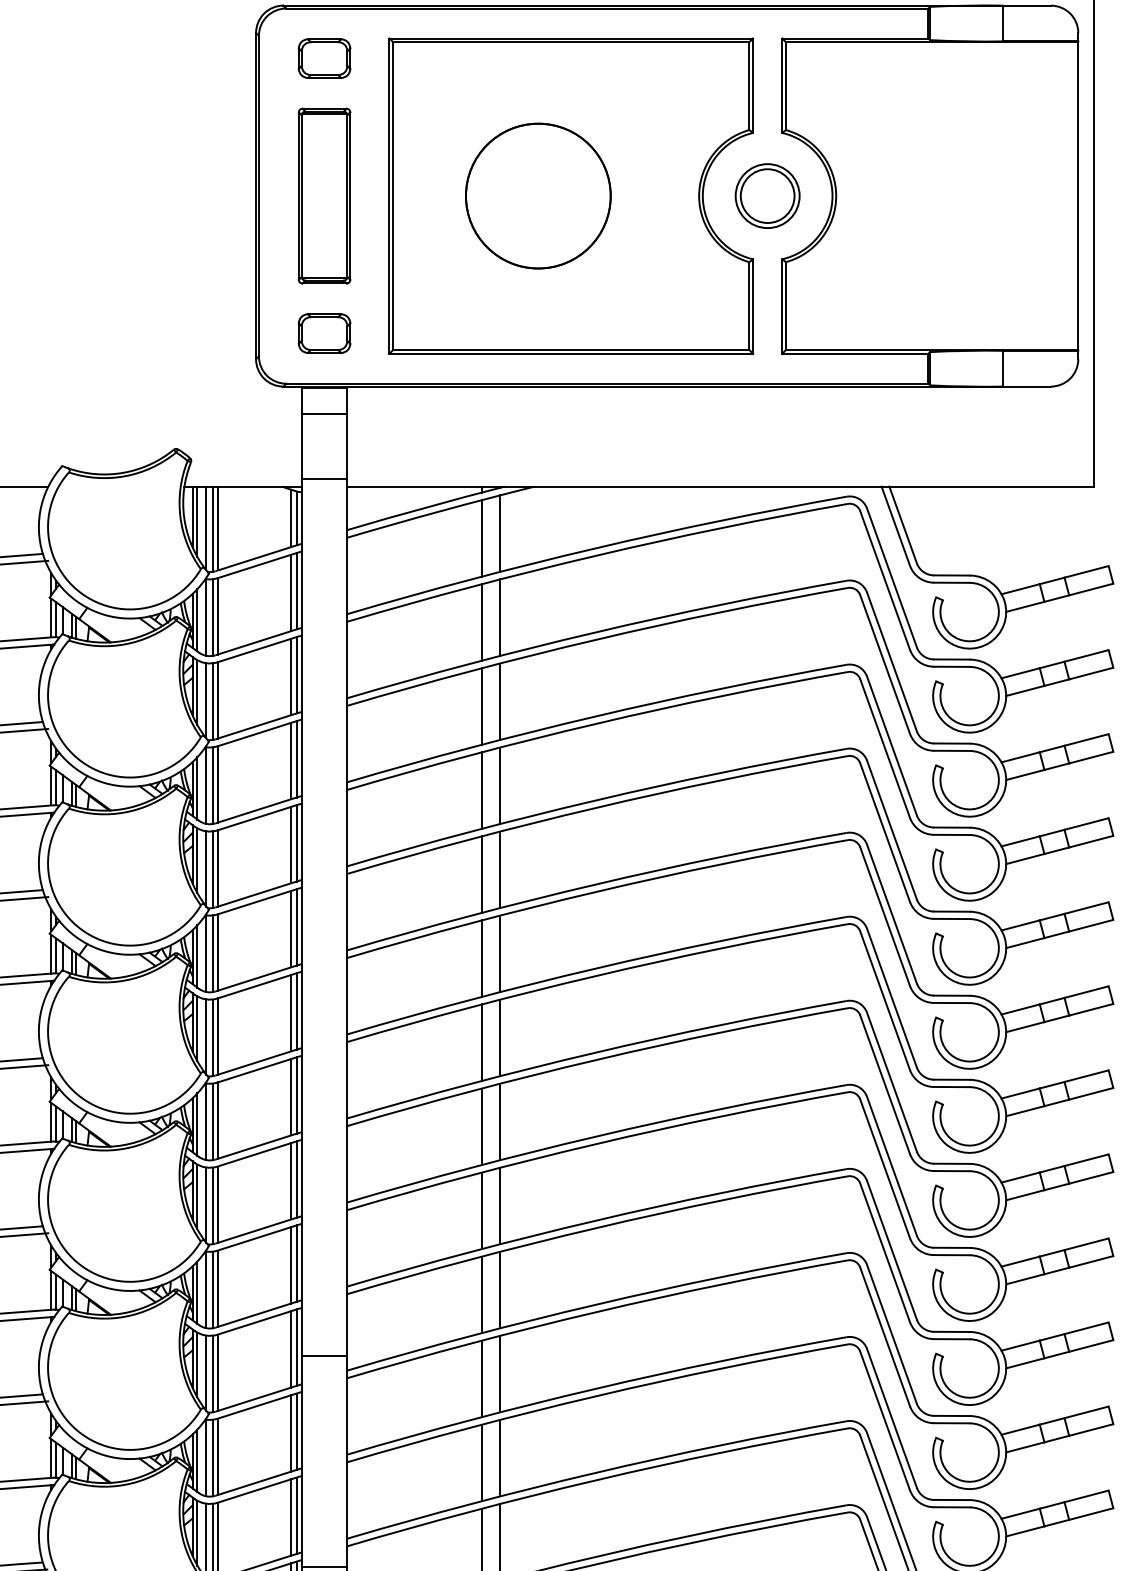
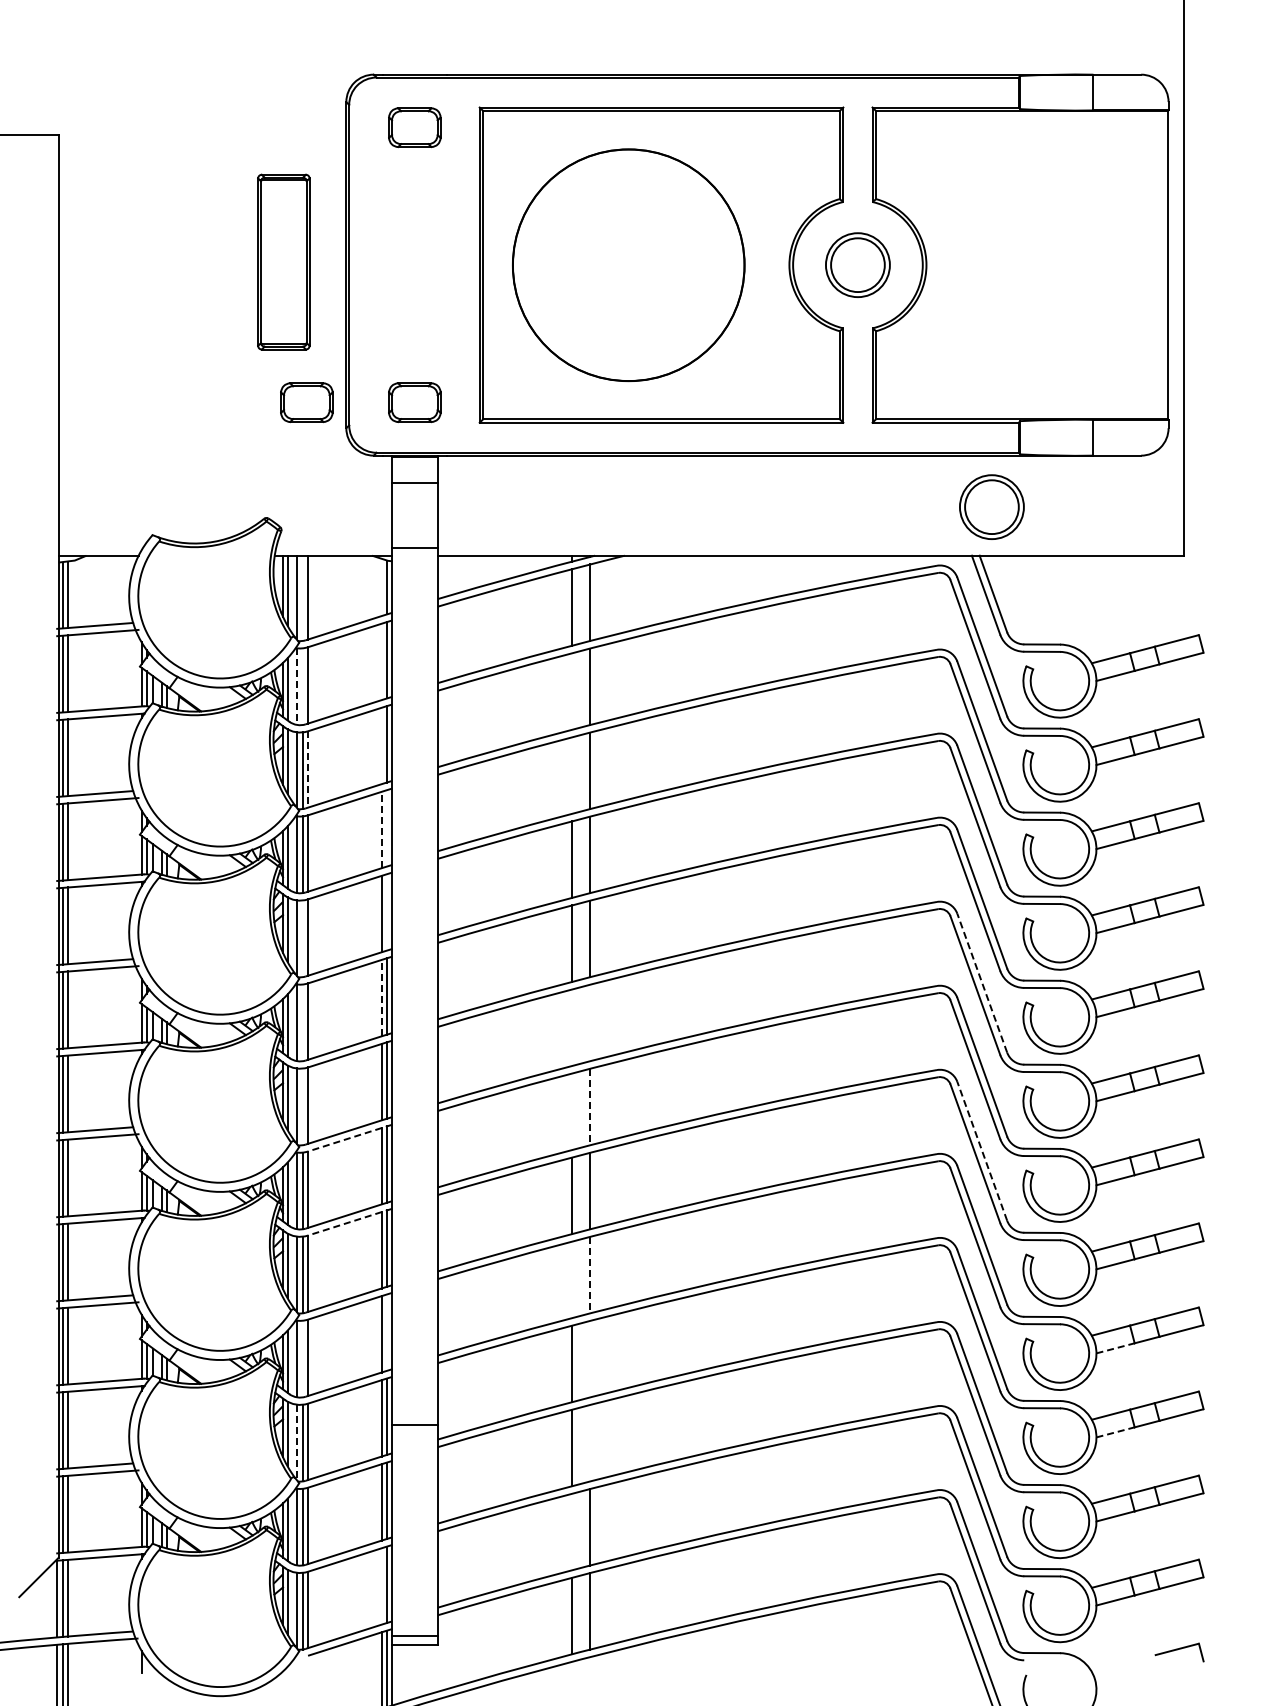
part: (324, 195) -> (283, 261), moved
part: (538, 195) -> (628, 264), size x1.6
part: (216, 333) -> (306, 402), added
part: (901, 437) -> (991, 506), added
line: (291, 518) -> (381, 587), removed
line: (213, 528) -> (303, 597), removed
line: (291, 592) -> (381, 661), removed
line: (213, 617) -> (303, 686), removed
line: (206, 618) -> (296, 687), solid -> dashed
line: (482, 622) -> (572, 691), removed
line: (291, 676) -> (381, 745), removed
line: (217, 700) -> (307, 769), solid -> dashed
line: (482, 706) -> (572, 775), removed
line: (297, 759) -> (387, 828), removed
line: (291, 760) -> (381, 829), solid -> dashed
line: (297, 843) -> (387, 912), removed
line: (213, 869) -> (303, 938), removed
line: (892, 914) -> (982, 983), solid -> dashed
line: (291, 928) -> (381, 997), solid -> dashed
line: (213, 953) -> (303, 1022), removed
line: (500, 953) -> (590, 1022), removed
line: (482, 958) -> (572, 1027), removed
line: (213, 1037) -> (303, 1106), removed
line: (500, 1038) -> (590, 1107), solid -> dashed
line: (482, 1042) -> (572, 1111), removed
line: (260, 1068) -> (350, 1137), solid -> dashed
line: (892, 1082) -> (982, 1151), solid -> dashed
line: (260, 1153) -> (350, 1222), solid -> dashed
line: (500, 1206) -> (590, 1275), solid -> dashed
line: (482, 1210) -> (572, 1279), removed
line: (297, 1263) -> (387, 1332), removed
line: (1025, 1279) -> (1115, 1348), solid -> dashed
line: (213, 1289) -> (303, 1358), removed
line: (500, 1289) -> (590, 1358), removed
line: (1025, 1363) -> (1115, 1432), solid -> dashed
line: (206, 1373) -> (296, 1442), solid -> dashed
line: (500, 1373) -> (590, 1442), removed
line: (482, 1462) -> (572, 1531), removed
line: (291, 1517) -> (381, 1586), removed

